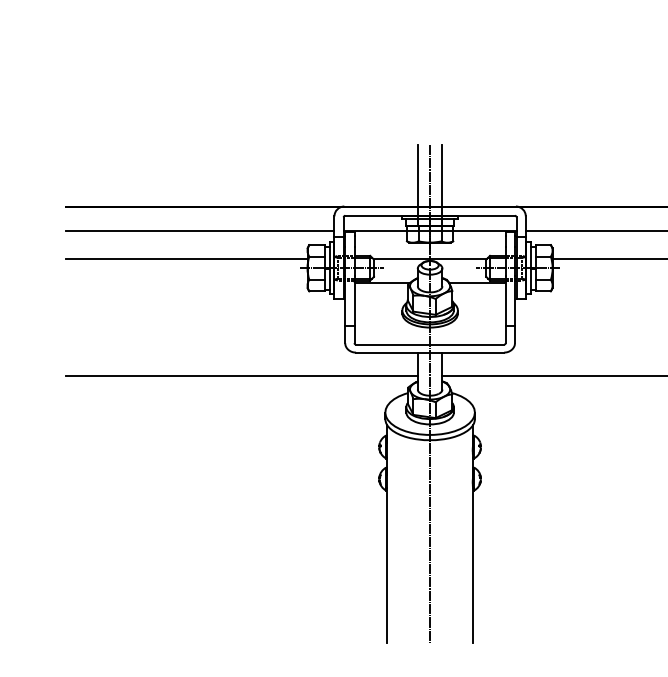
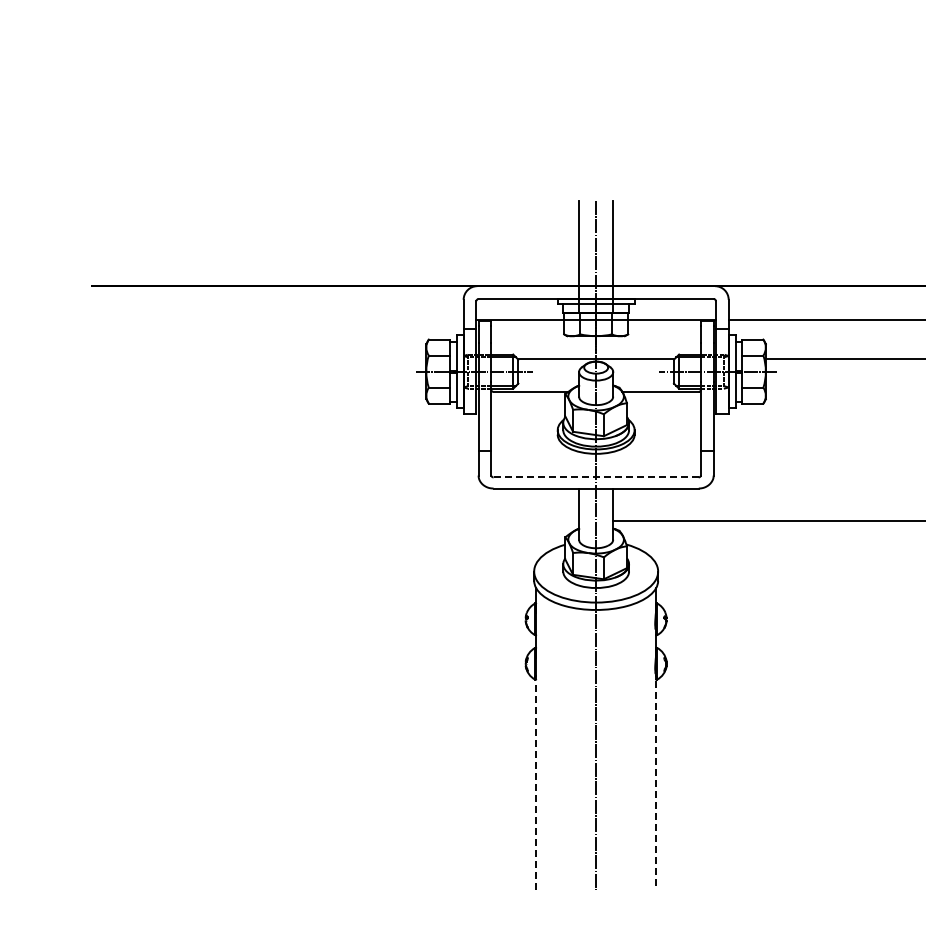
line: (200, 231) -> (277, 320), removed
line: (186, 259) -> (258, 359), removed
line: (430, 344) -> (596, 477), solid -> dashed
line: (241, 376) -> (335, 521), removed
line: (387, 566) -> (536, 785), solid -> dashed
line: (473, 567) -> (656, 786), solid -> dashed

